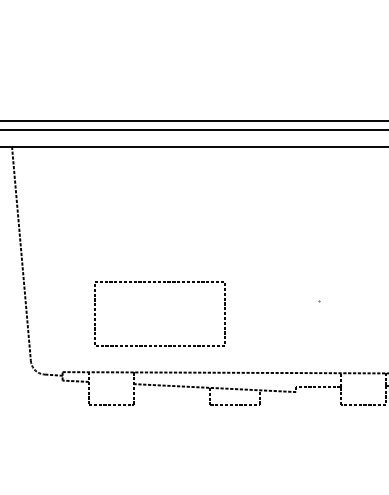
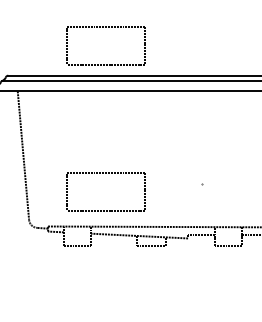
part: (158, 40) -> (105, 27), added

